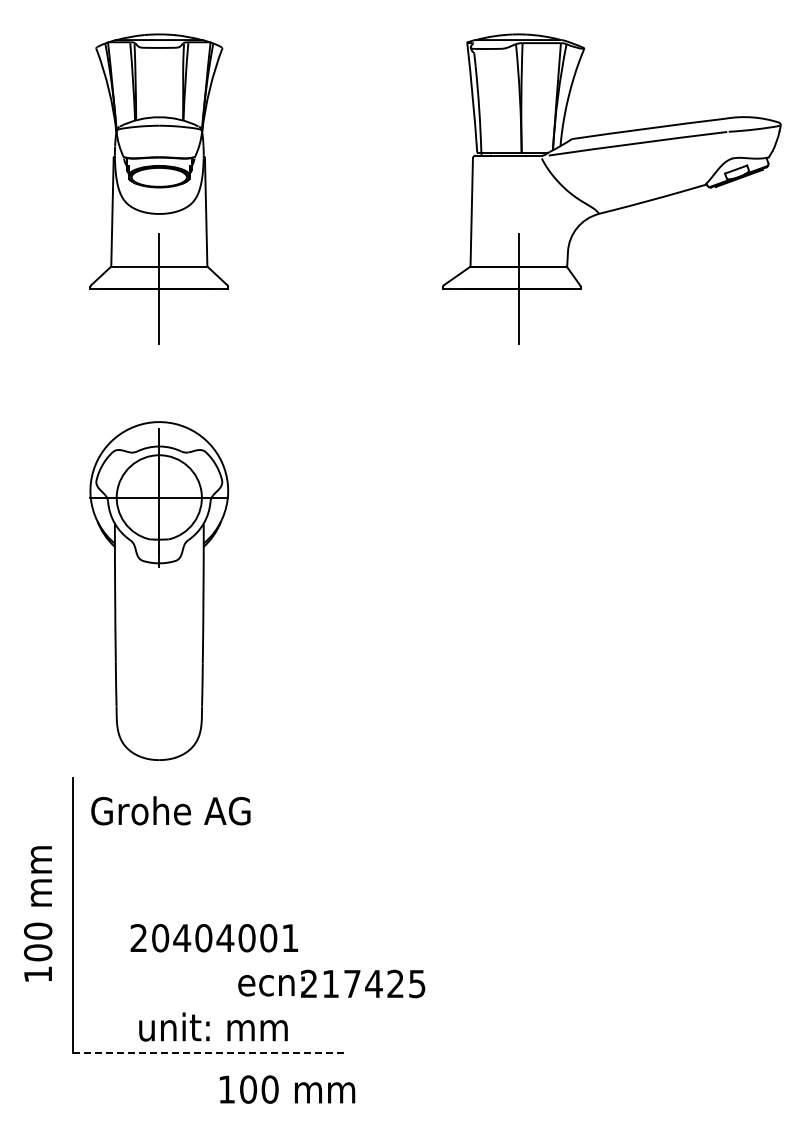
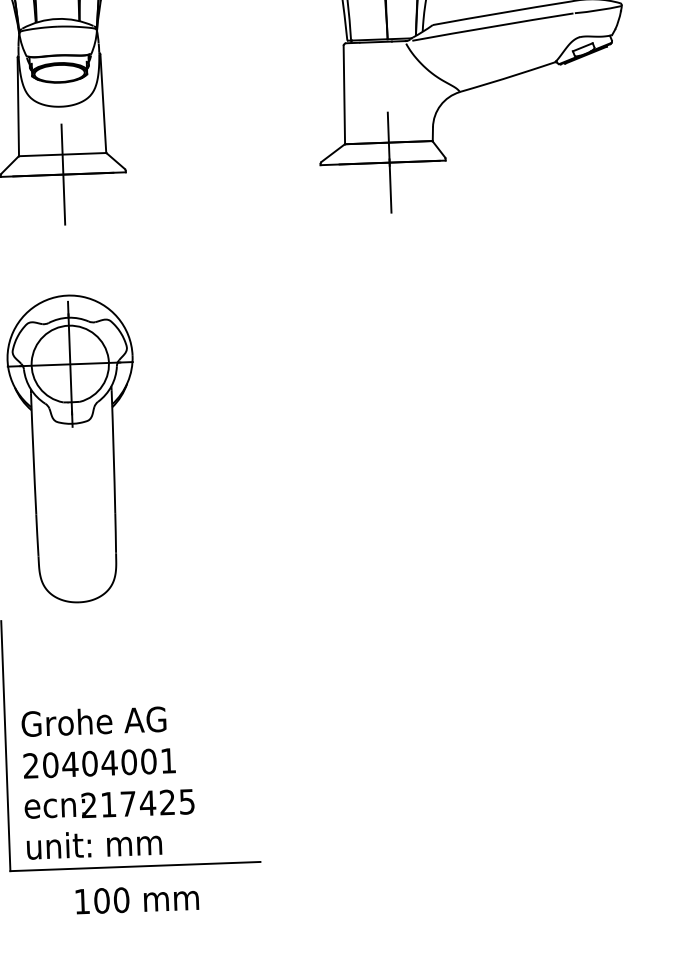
text: (170, 810) -> (93, 721), moved
text: (213, 938) -> (98, 763), moved
text: (331, 983) -> (109, 804), moved
text: (213, 1026) -> (94, 843), moved
line: (210, 1053) -> (135, 866), dashed -> solid
text: (287, 1089) -> (137, 899), moved

